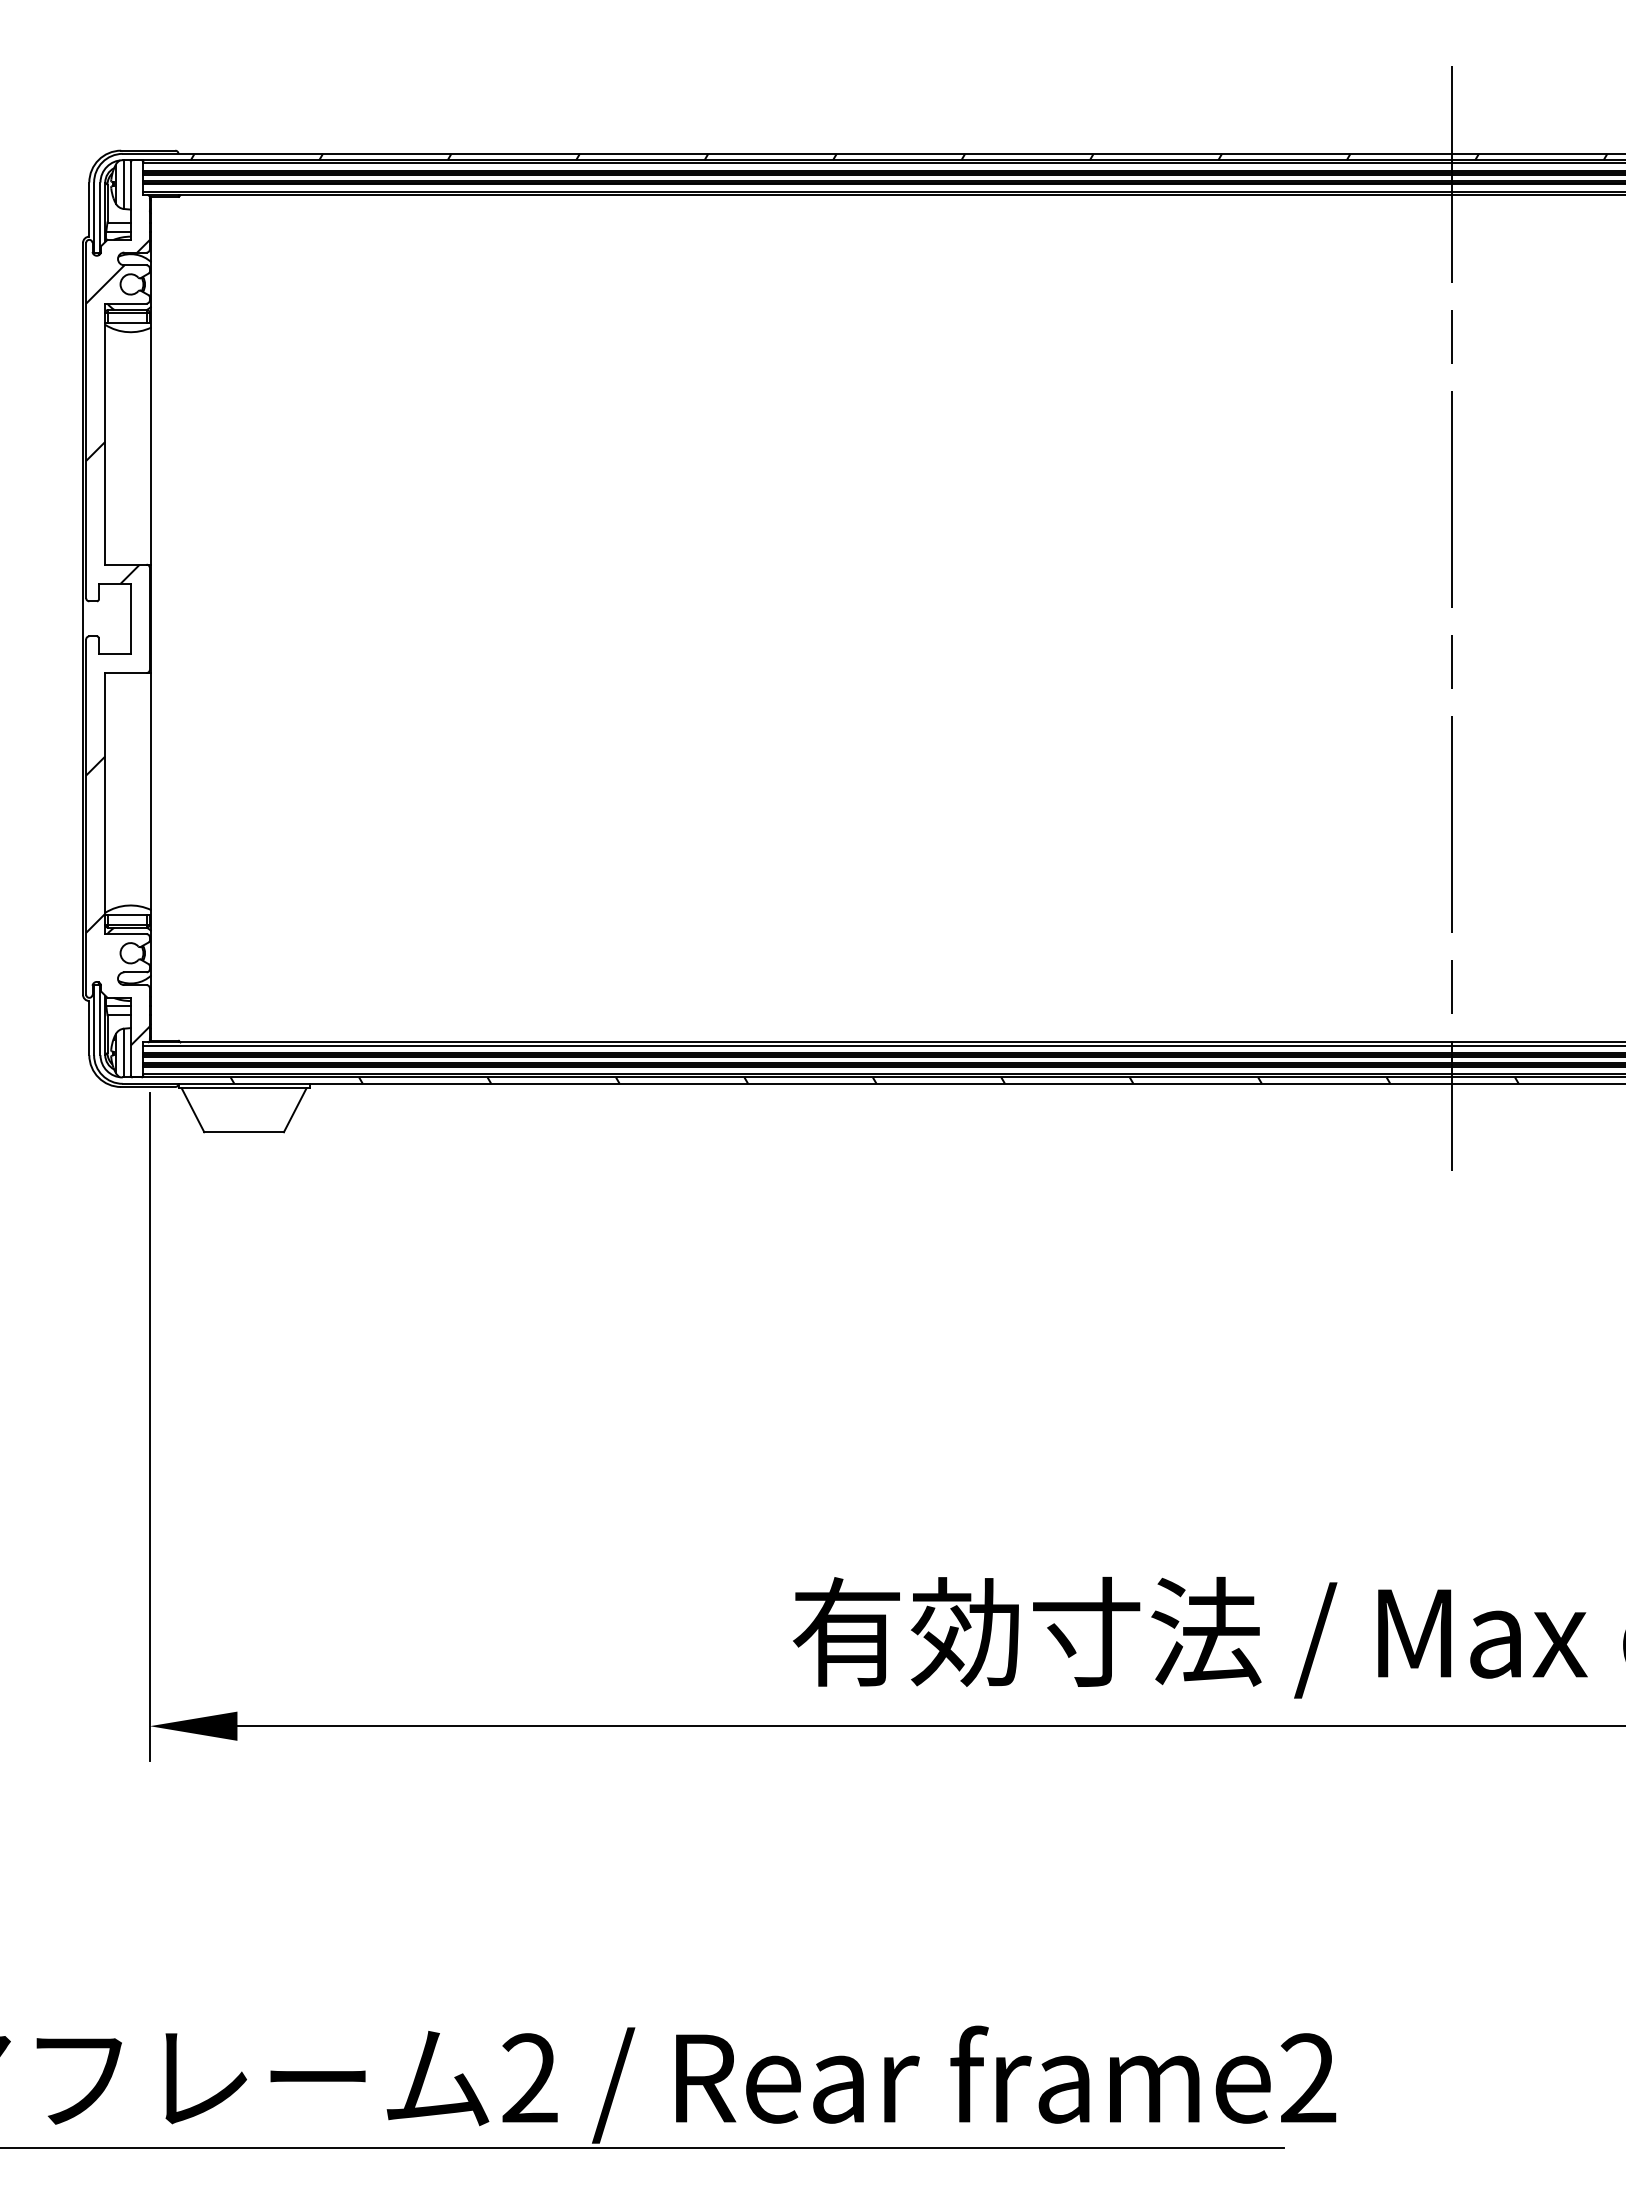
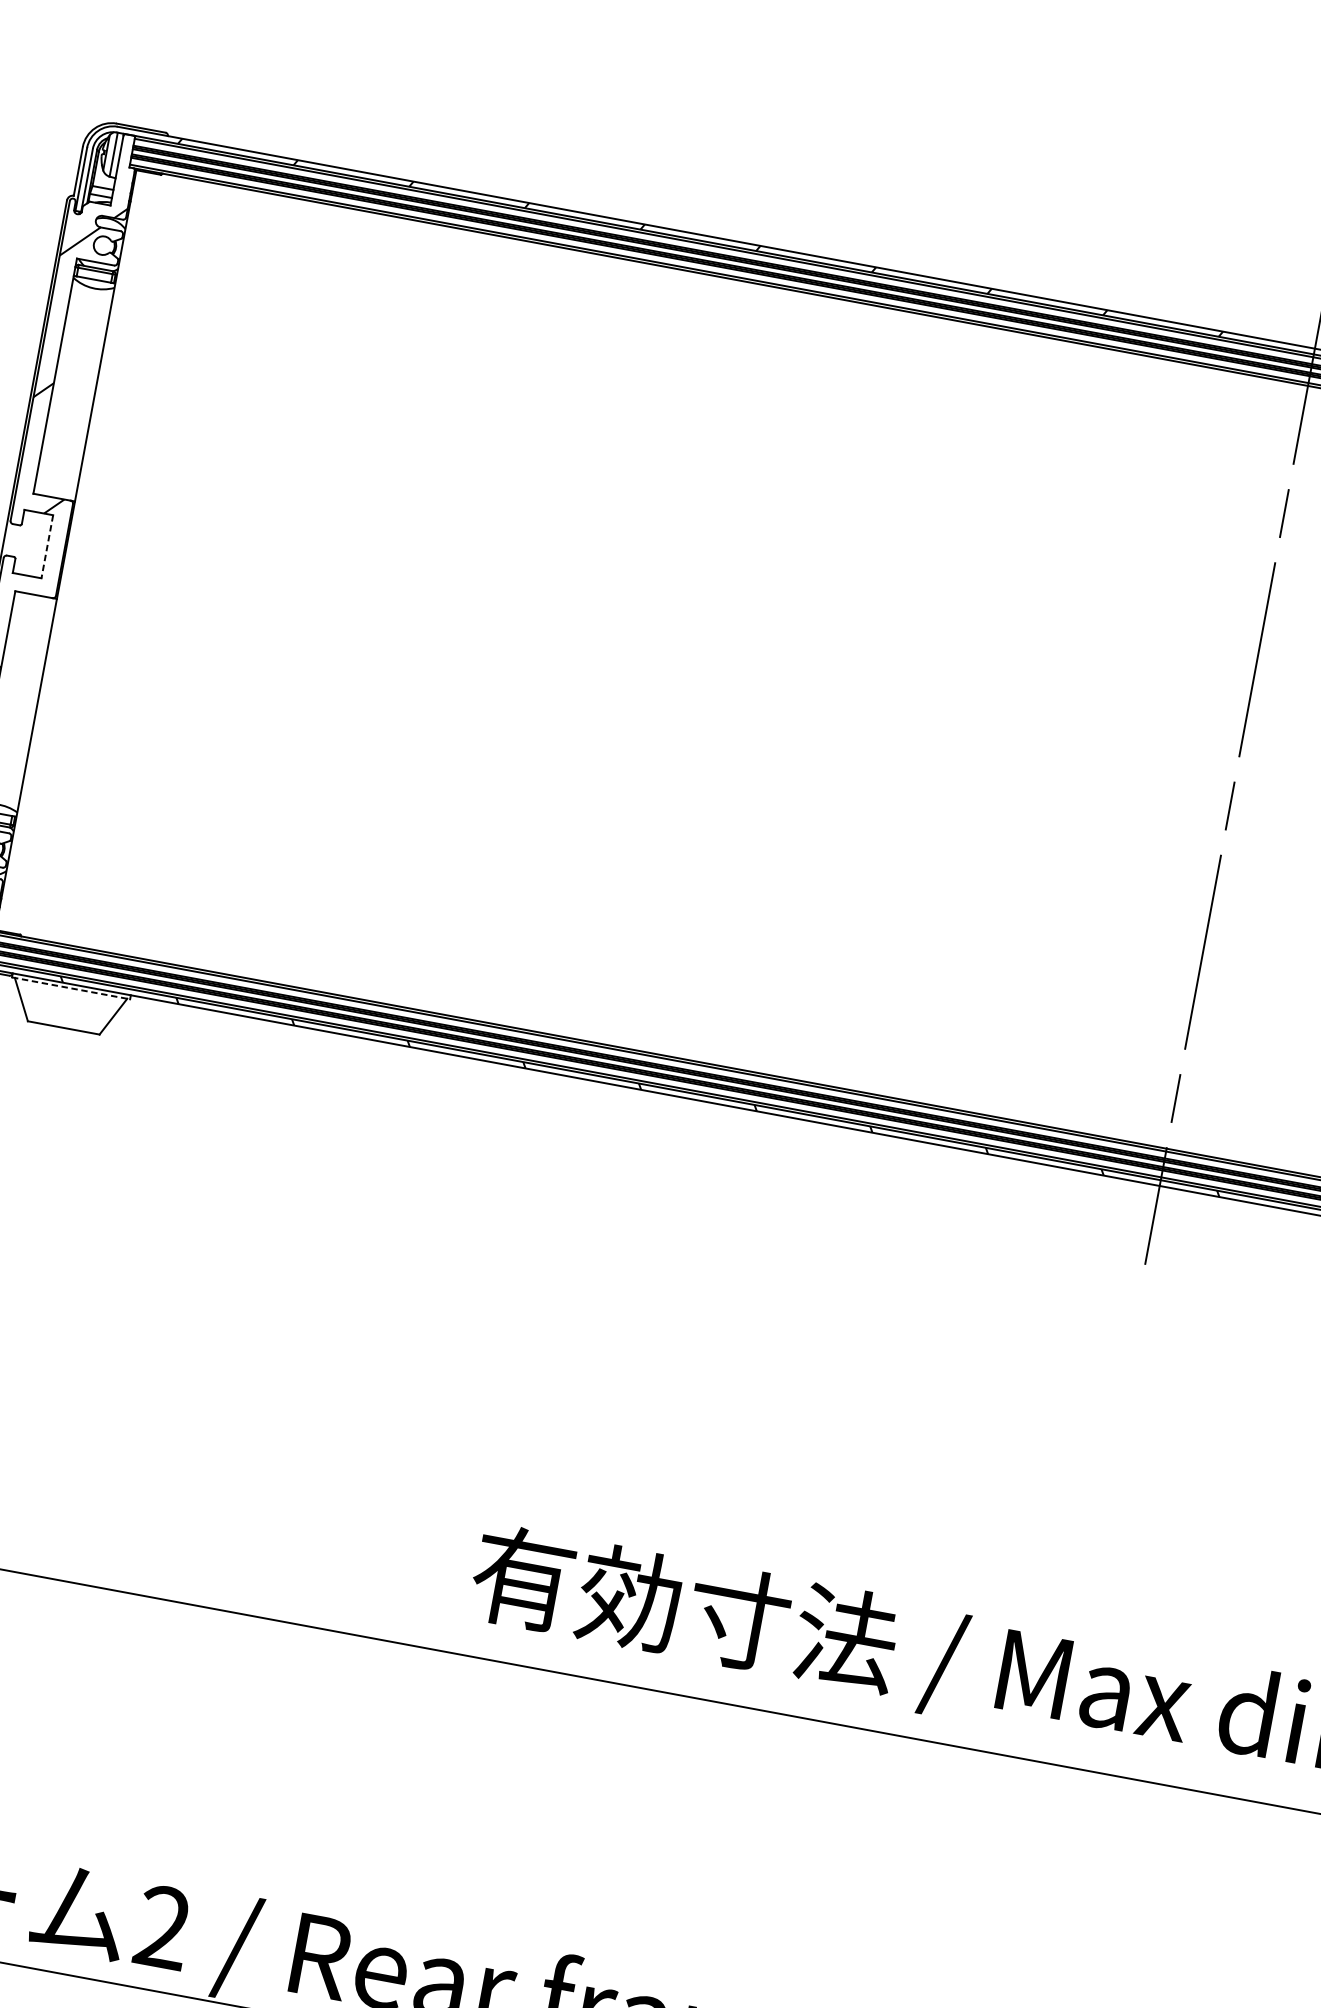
line: (130, 619) -> (46, 547), solid -> dashed
line: (244, 1088) -> (71, 988), solid -> dashed

